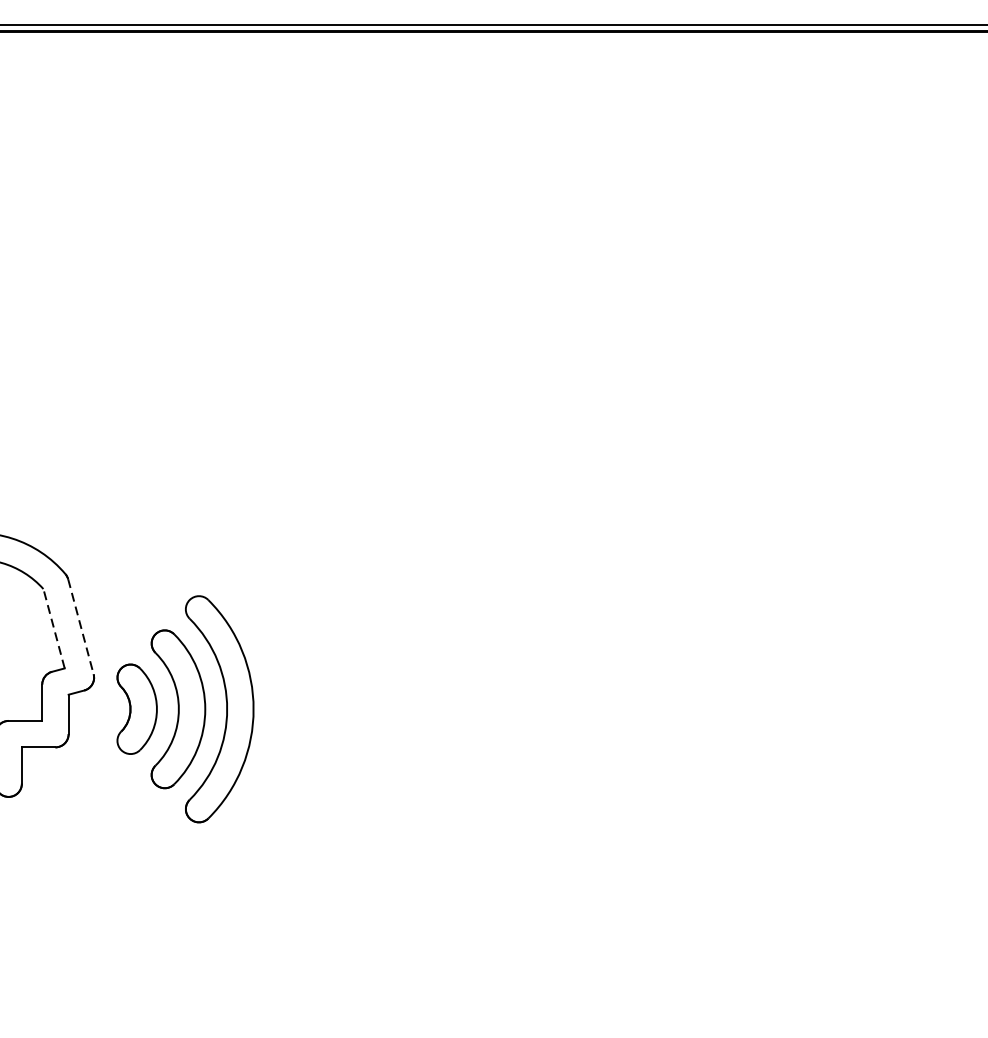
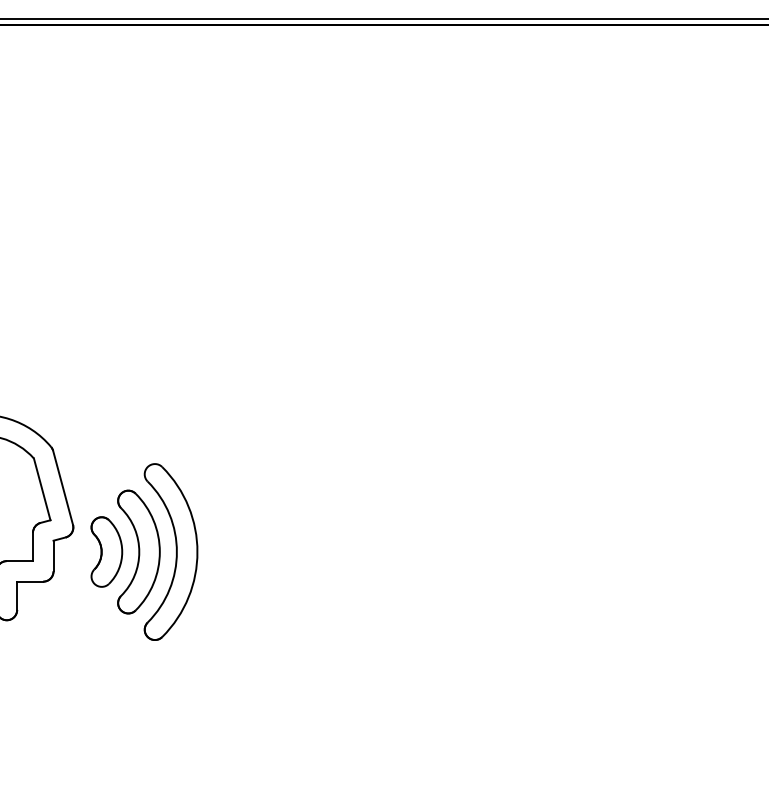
line: (81, 627) -> (63, 488), dashed -> solid
line: (54, 628) -> (42, 489), dashed -> solid

